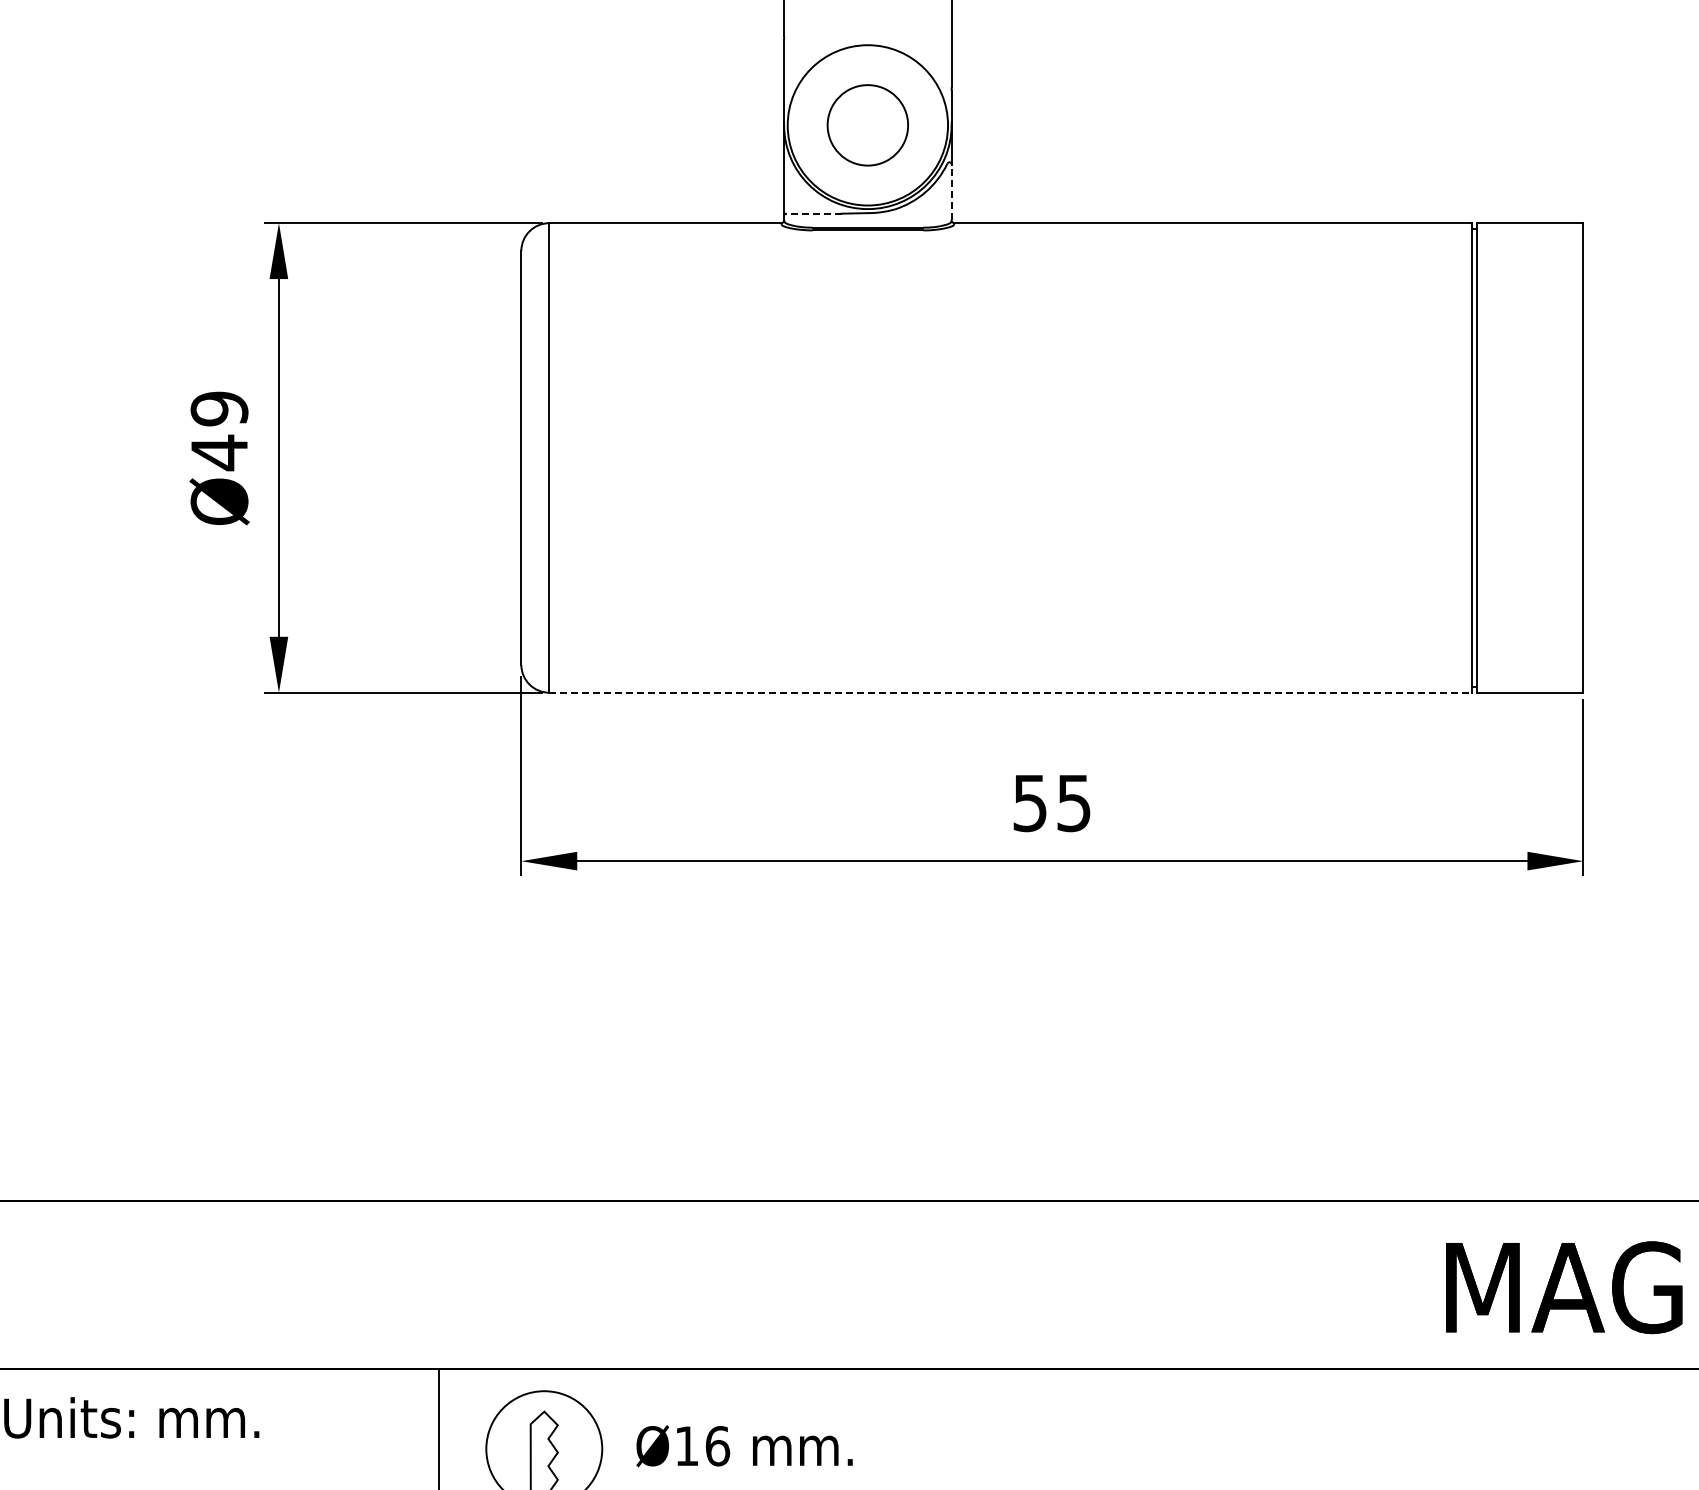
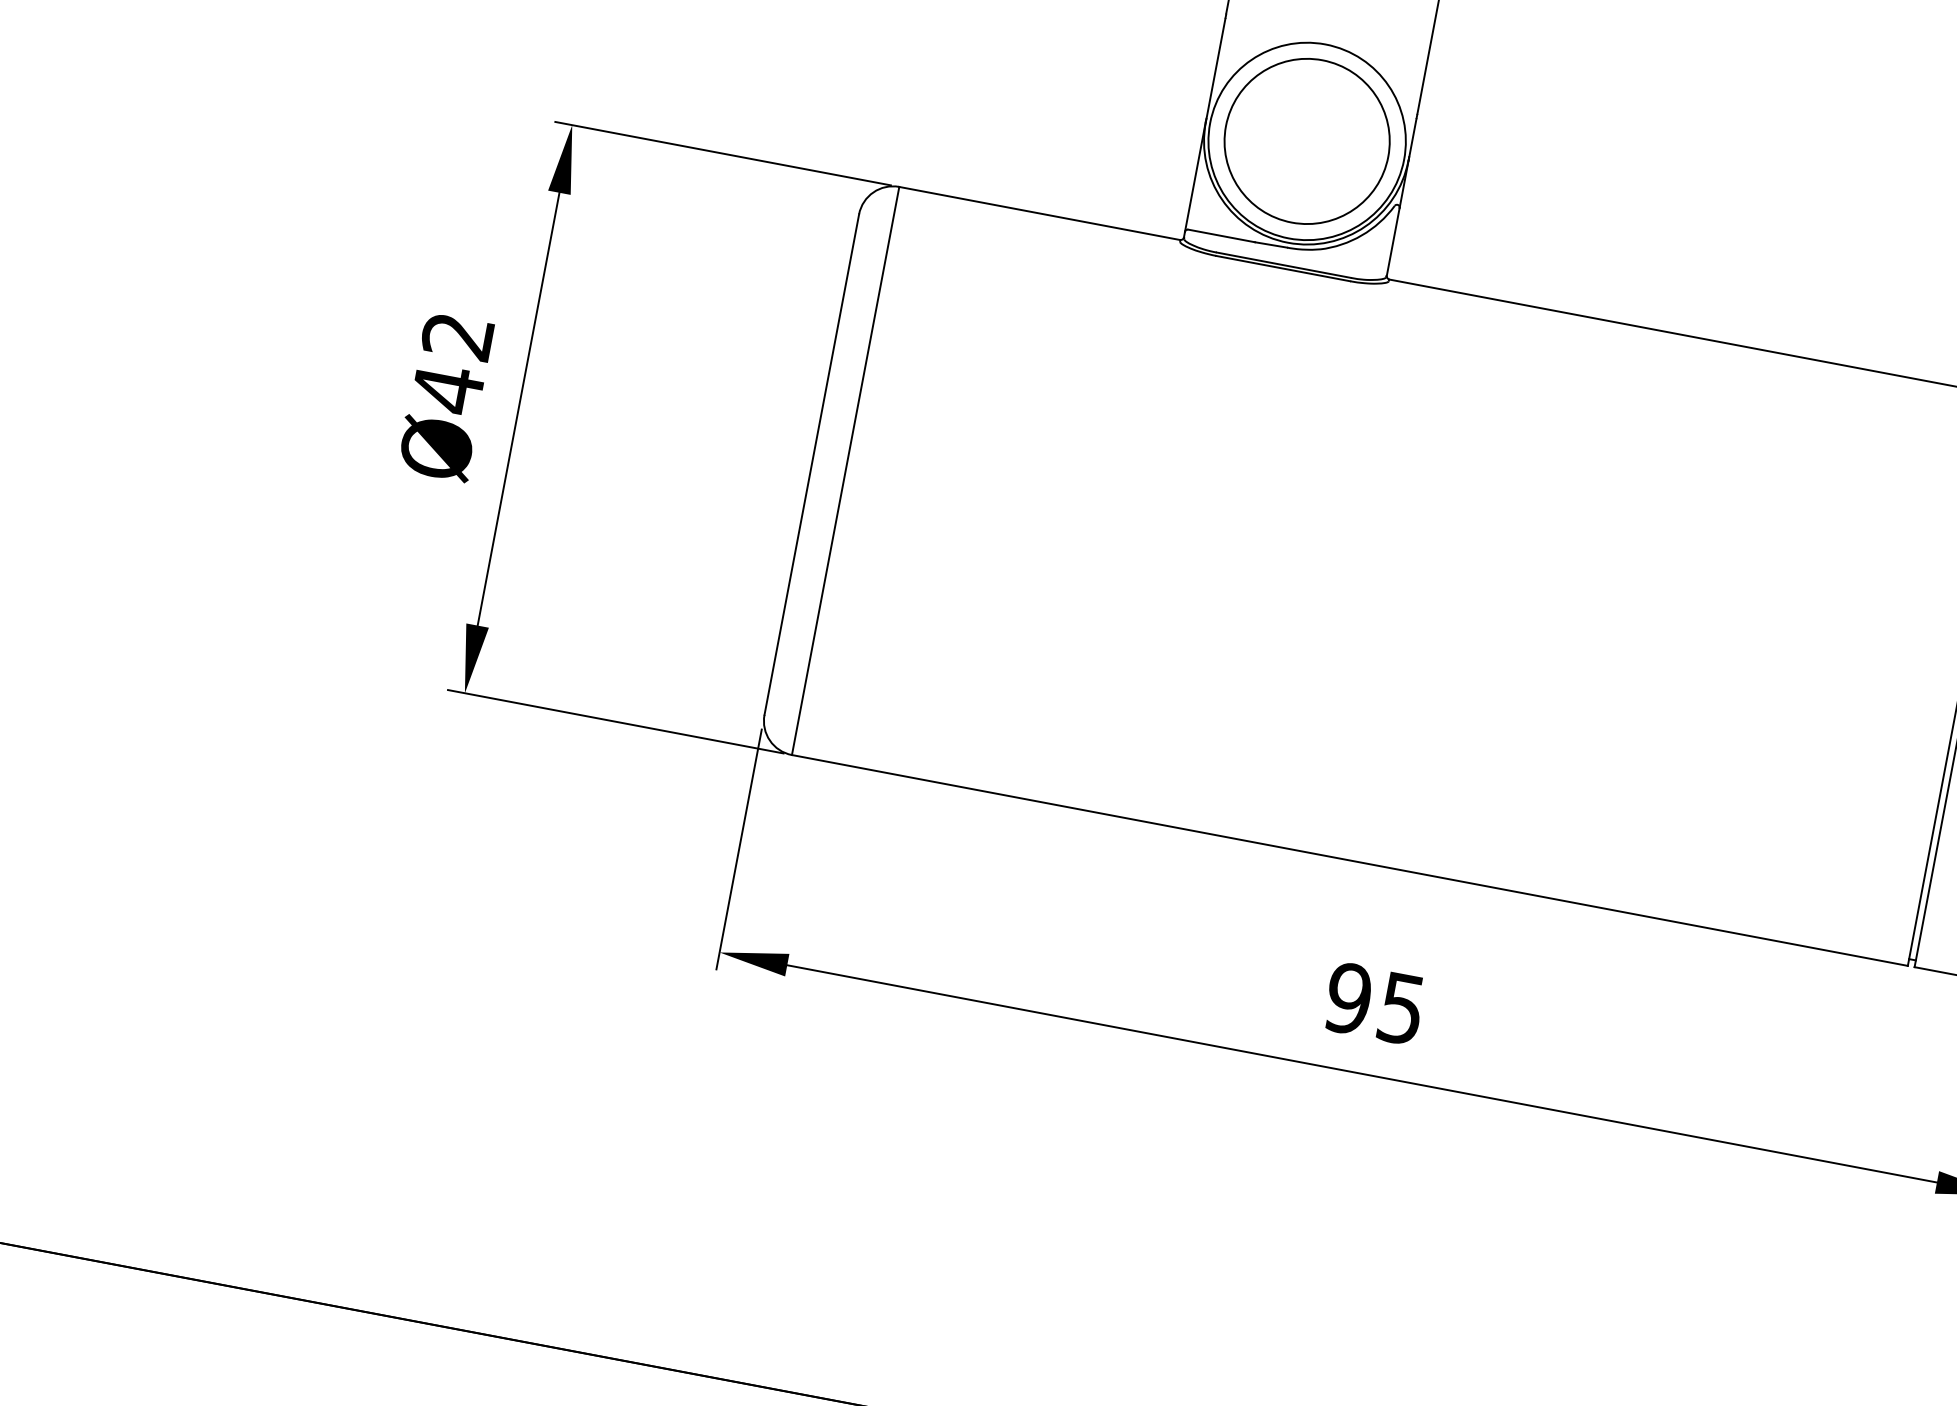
circle: (867, 125) -> (1306, 141), size x1.67
line: (951, 192) -> (1392, 241), dashed -> solid
line: (813, 213) -> (1221, 235), dashed -> solid
text: (219, 408) -> (457, 335), Ø49 -> Ø42
line: (1010, 692) -> (1350, 860), dashed -> solid
text: (1029, 803) -> (1347, 998), 55 -> 95

